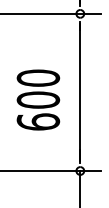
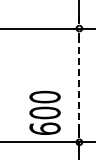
line: (80, 92) -> (79, 85), solid -> dashed
text: (37, 99) -> (44, 112), moved

